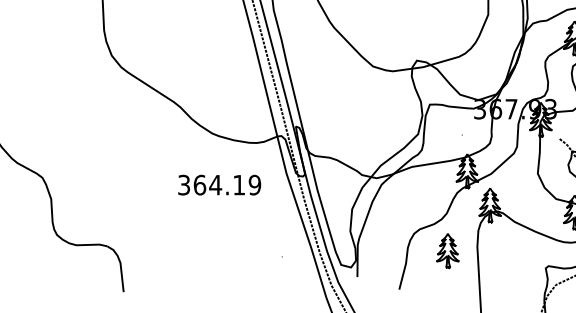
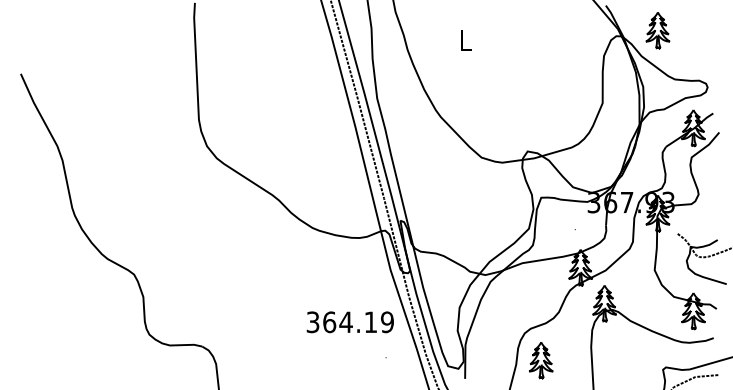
text: (218, 185) -> (349, 322), moved
part: (448, 250) -> (541, 360), moved

